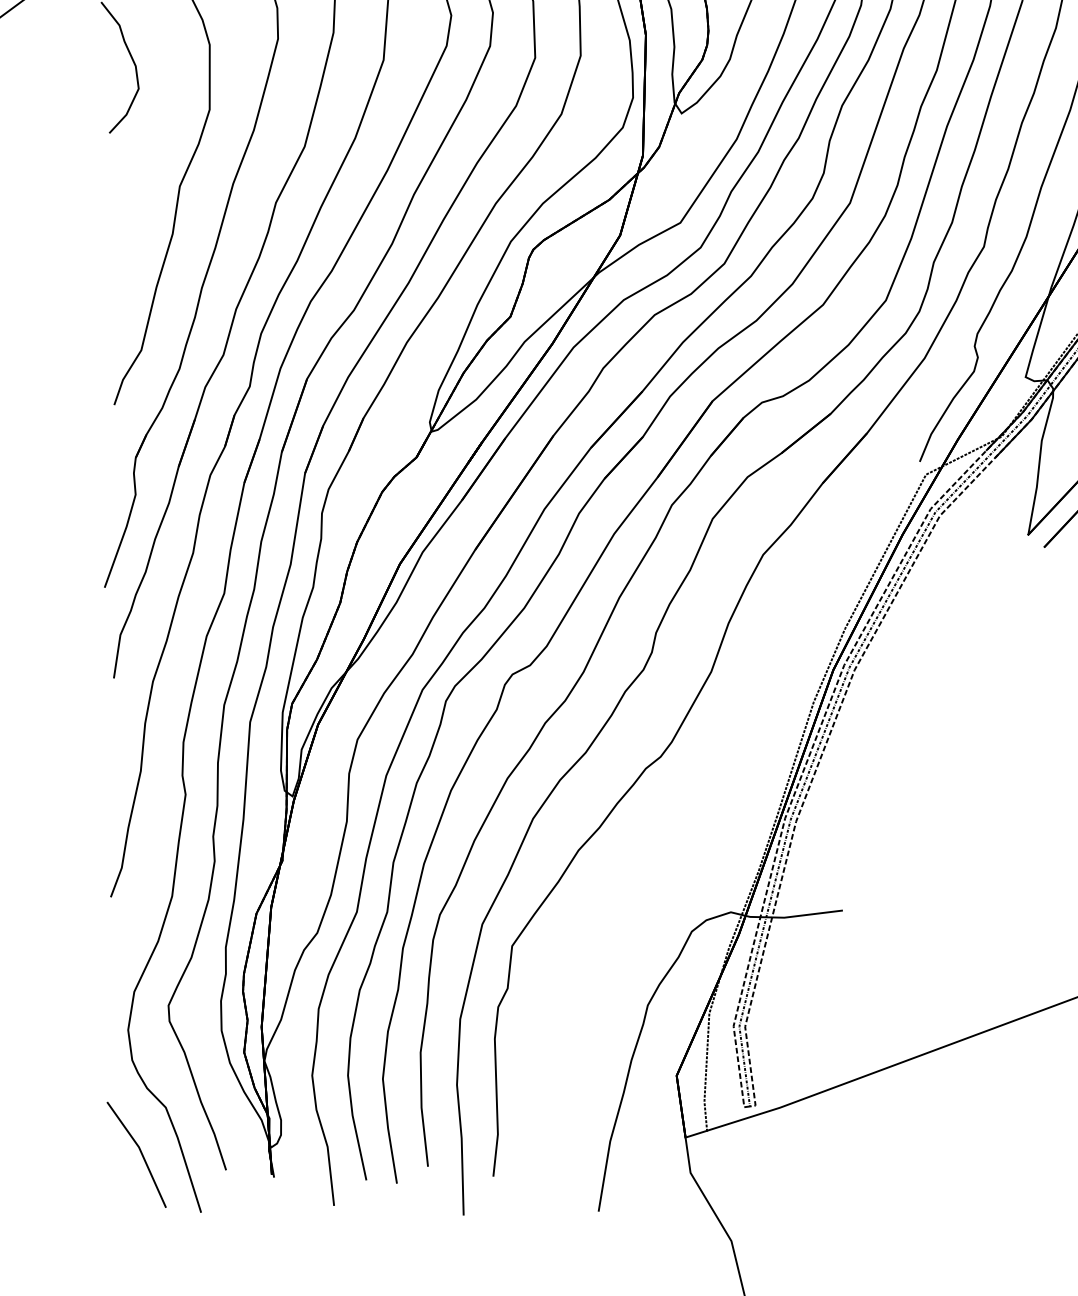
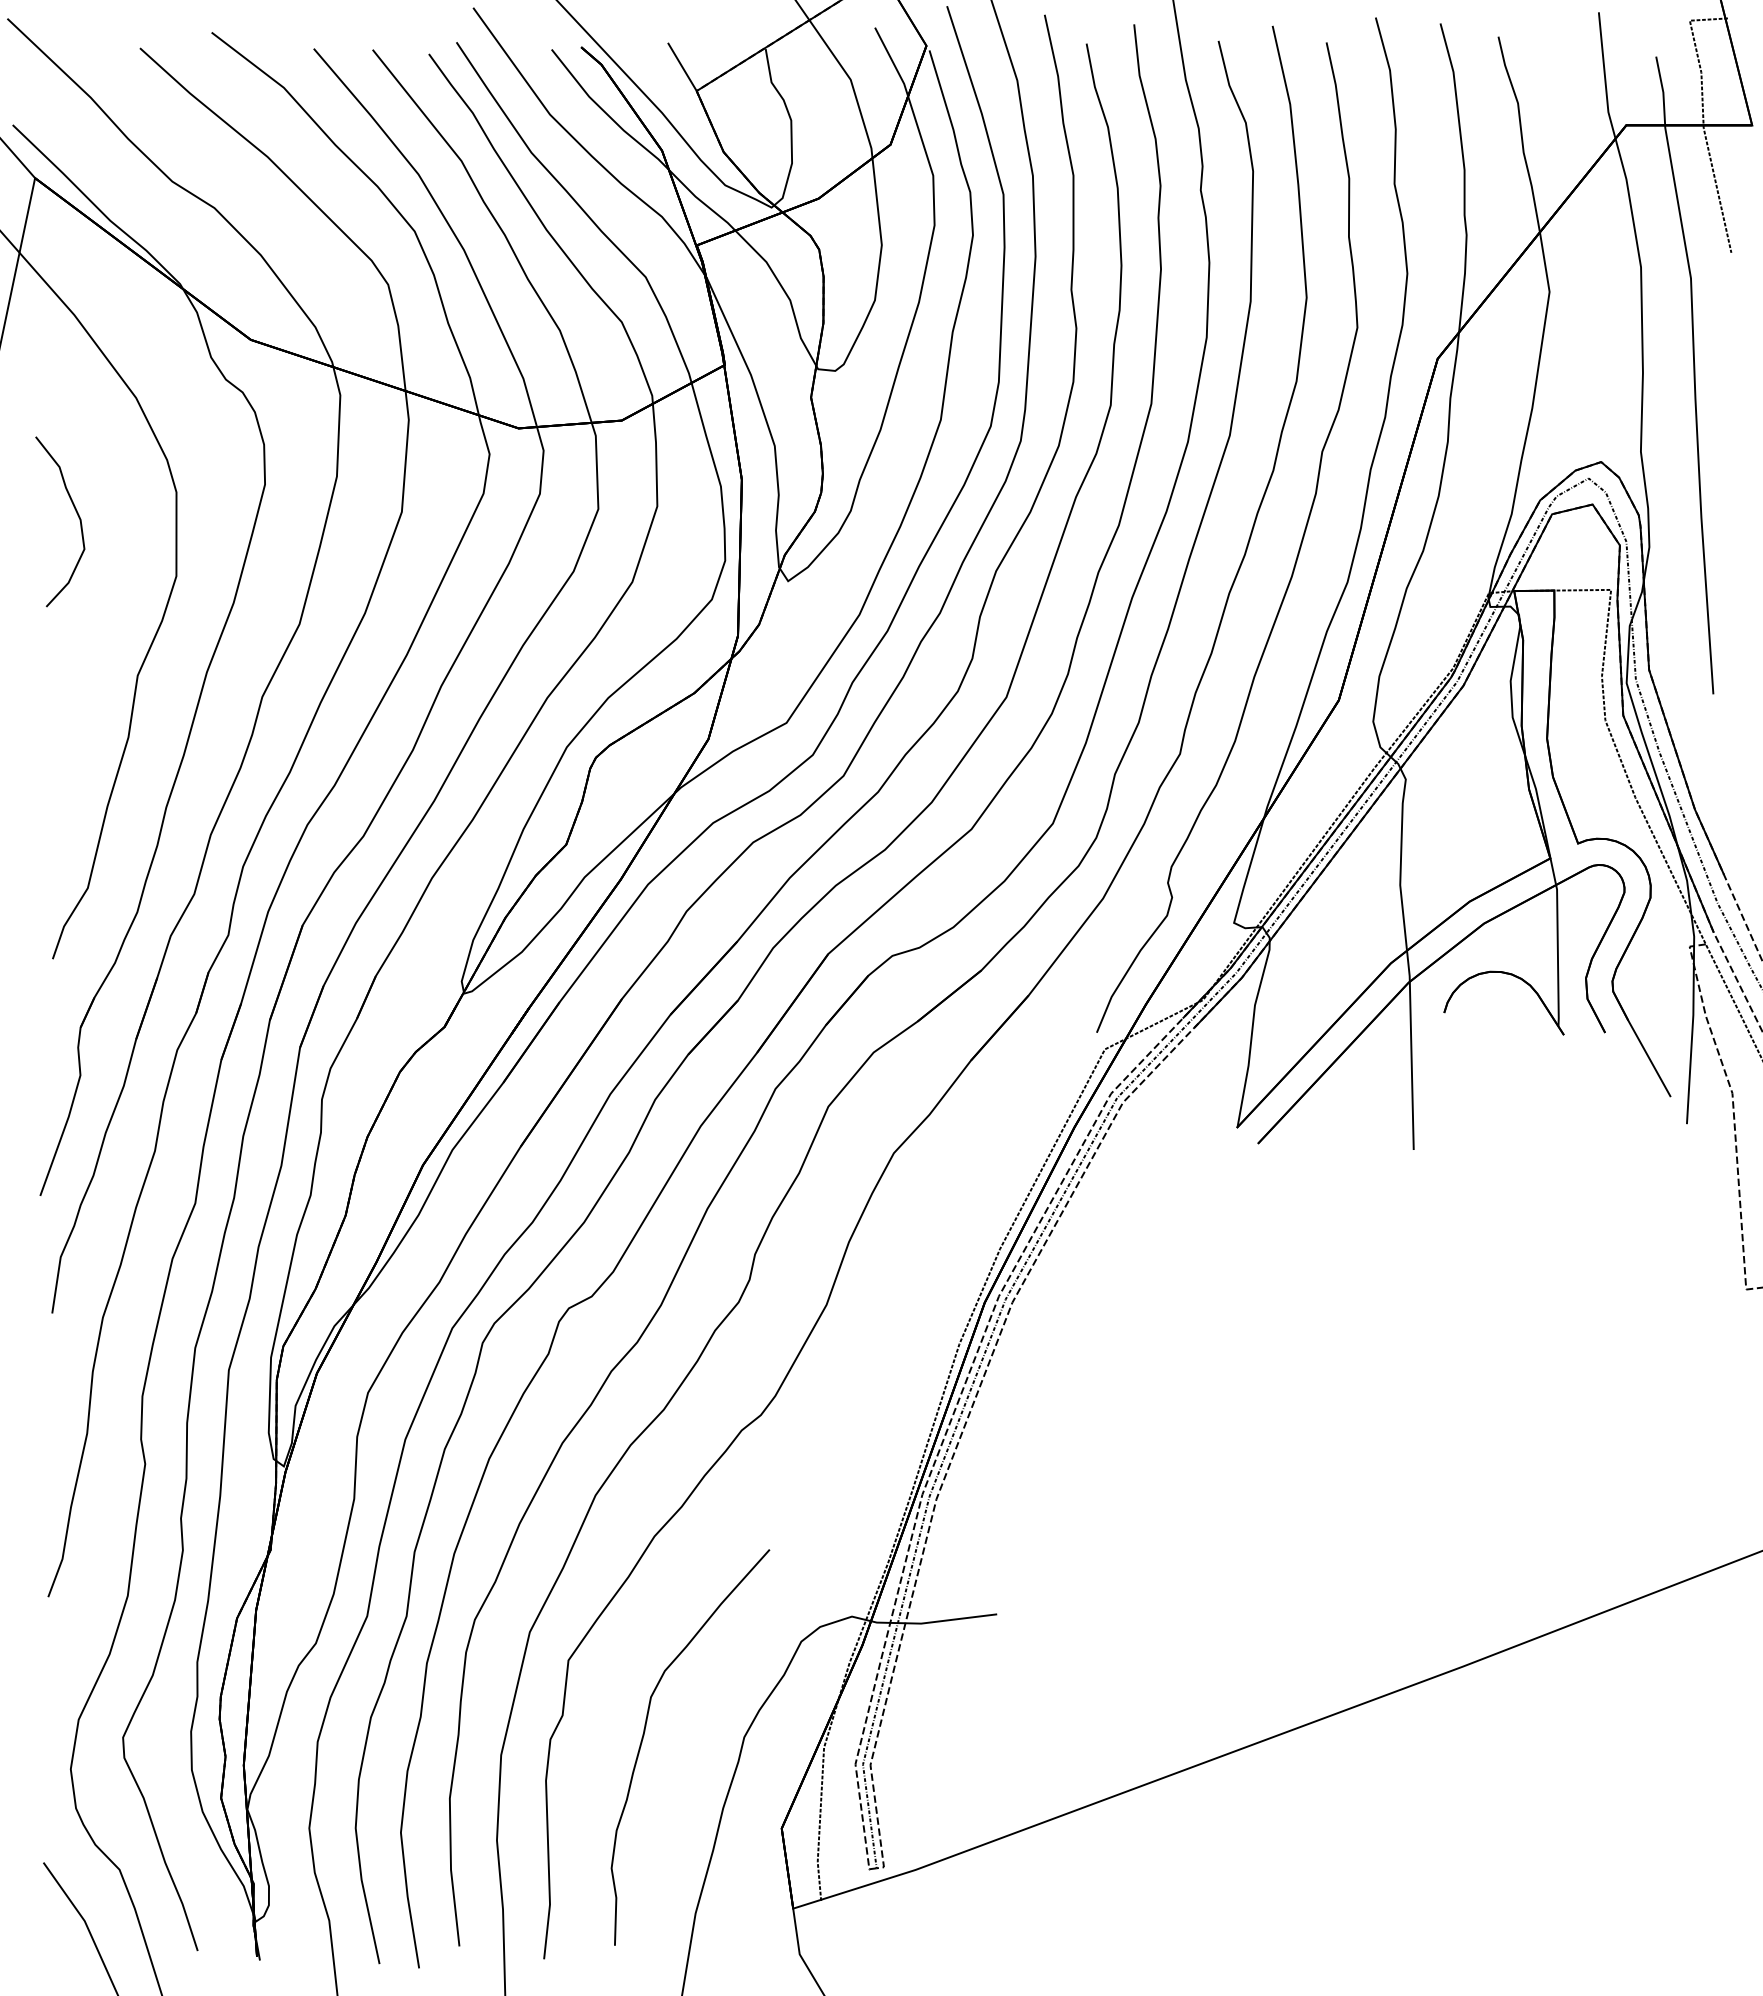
part: (570, 1004) -> (644, 1735), added

